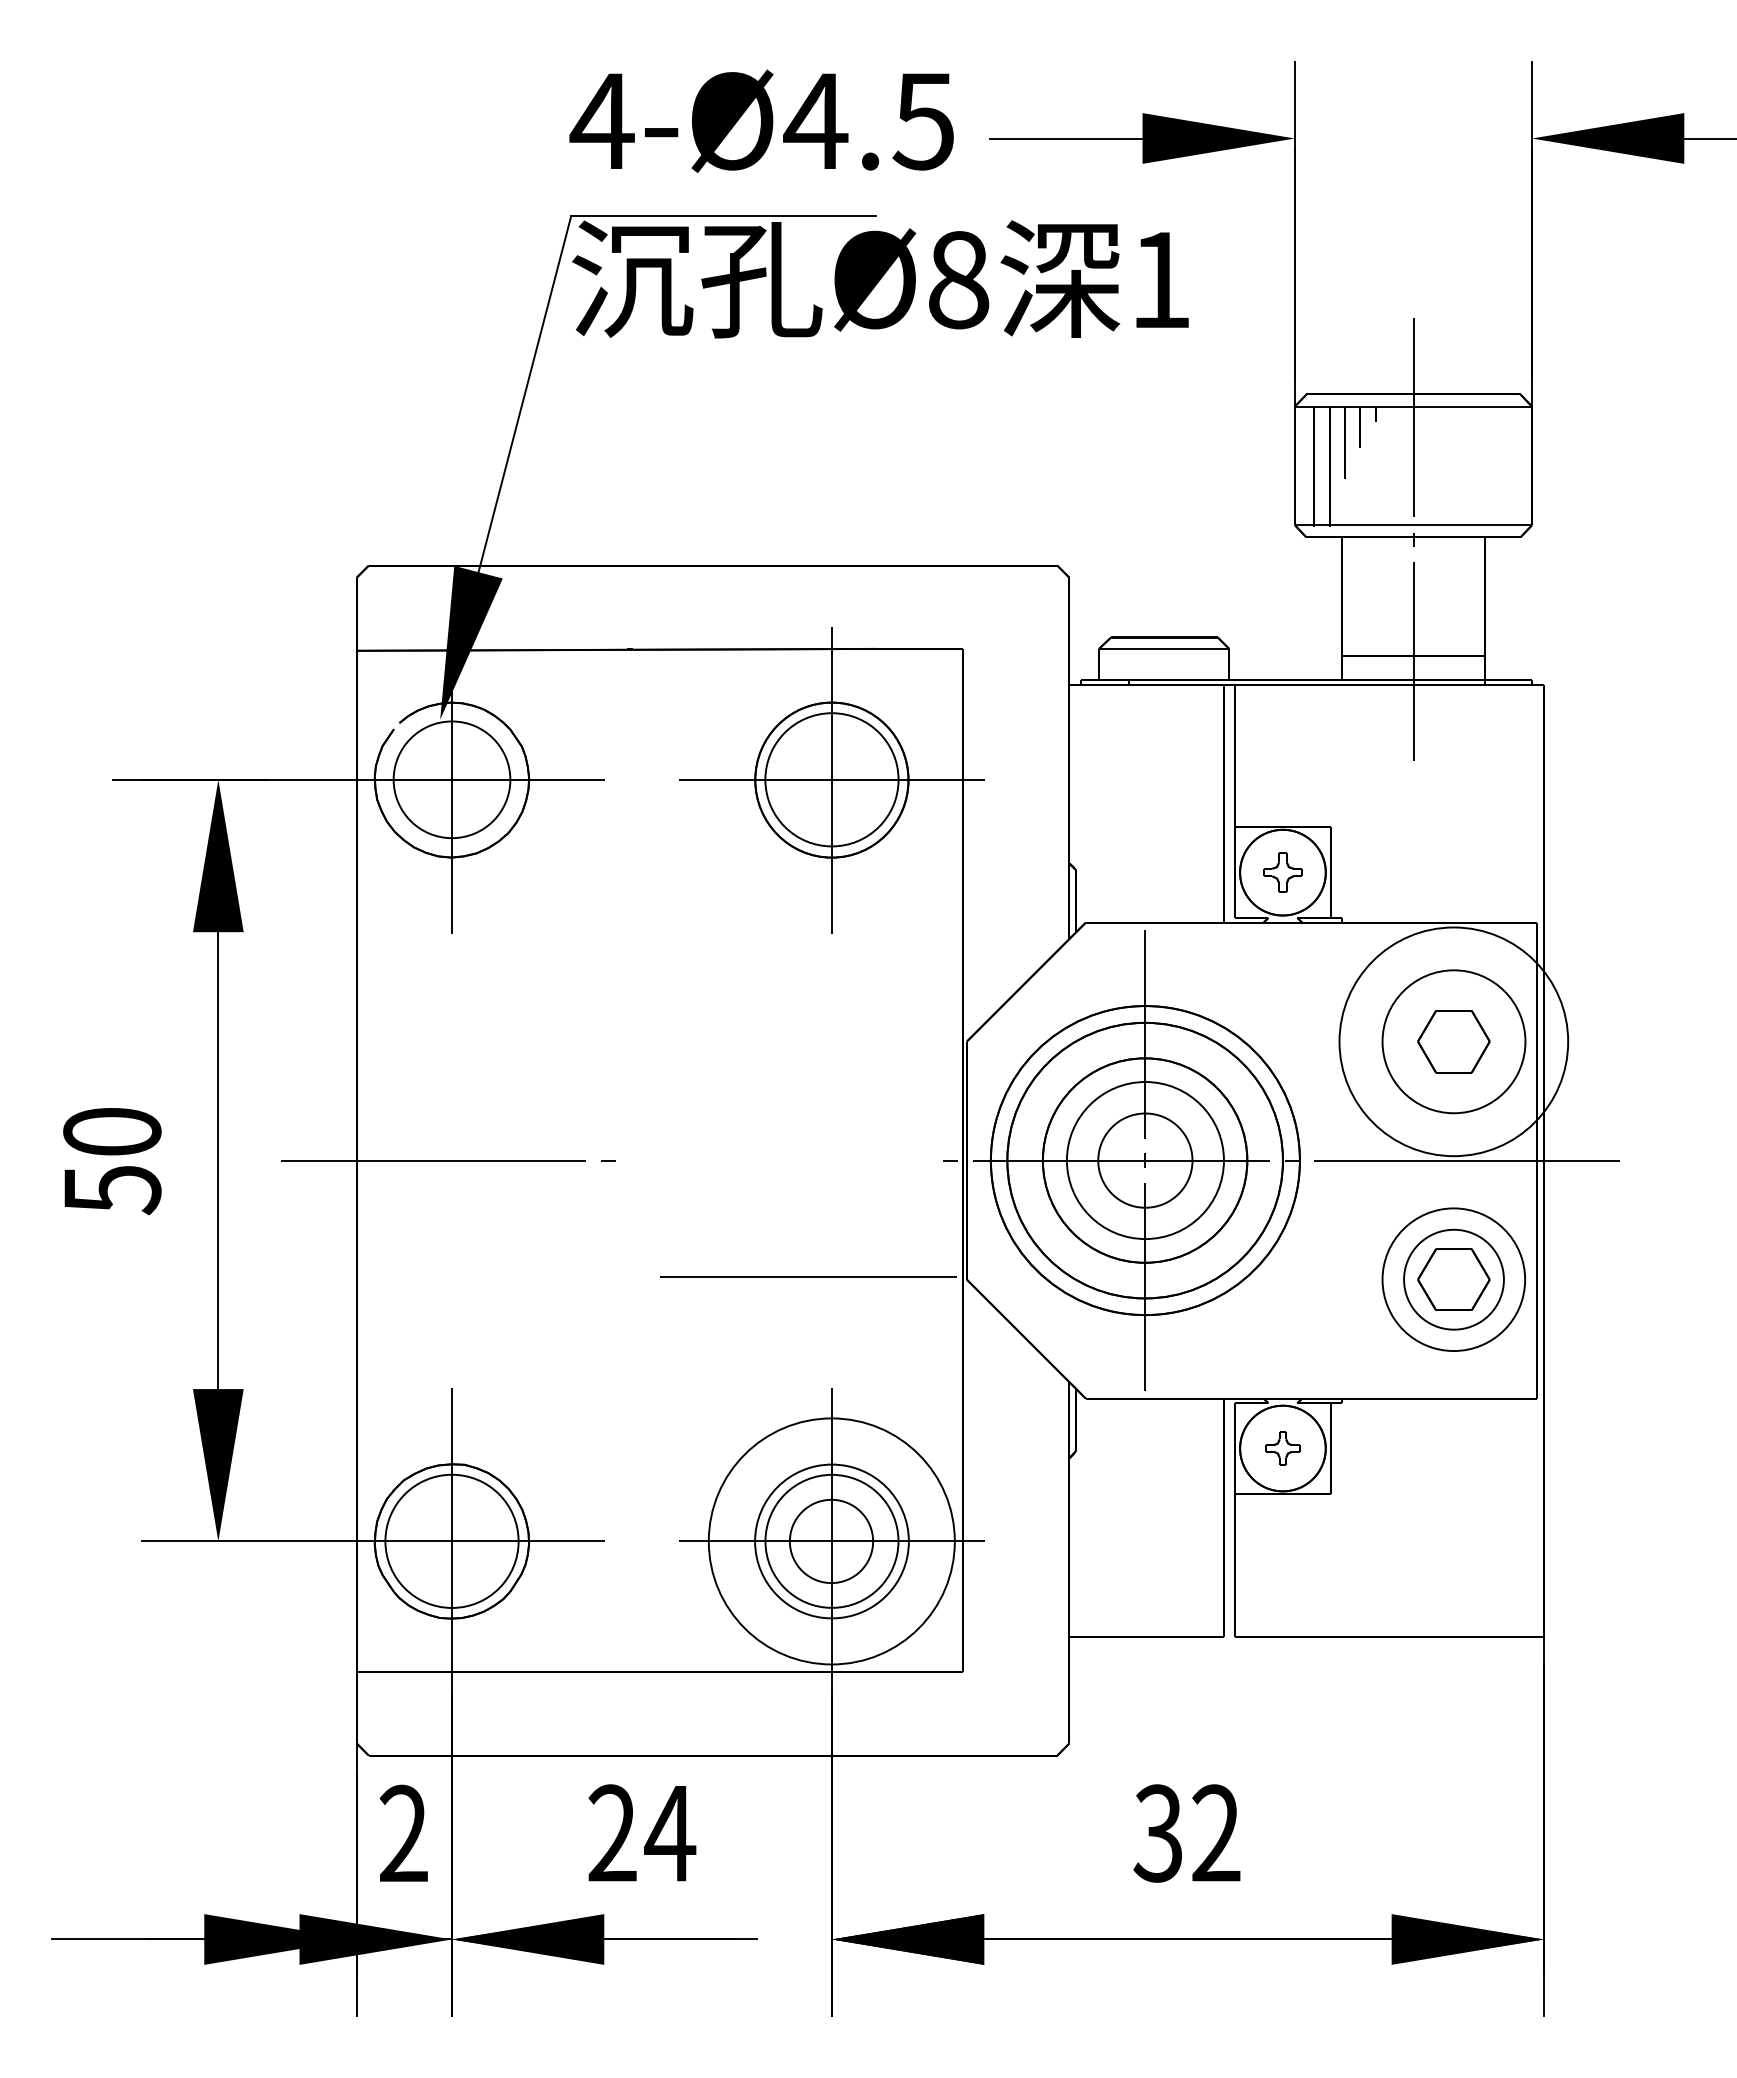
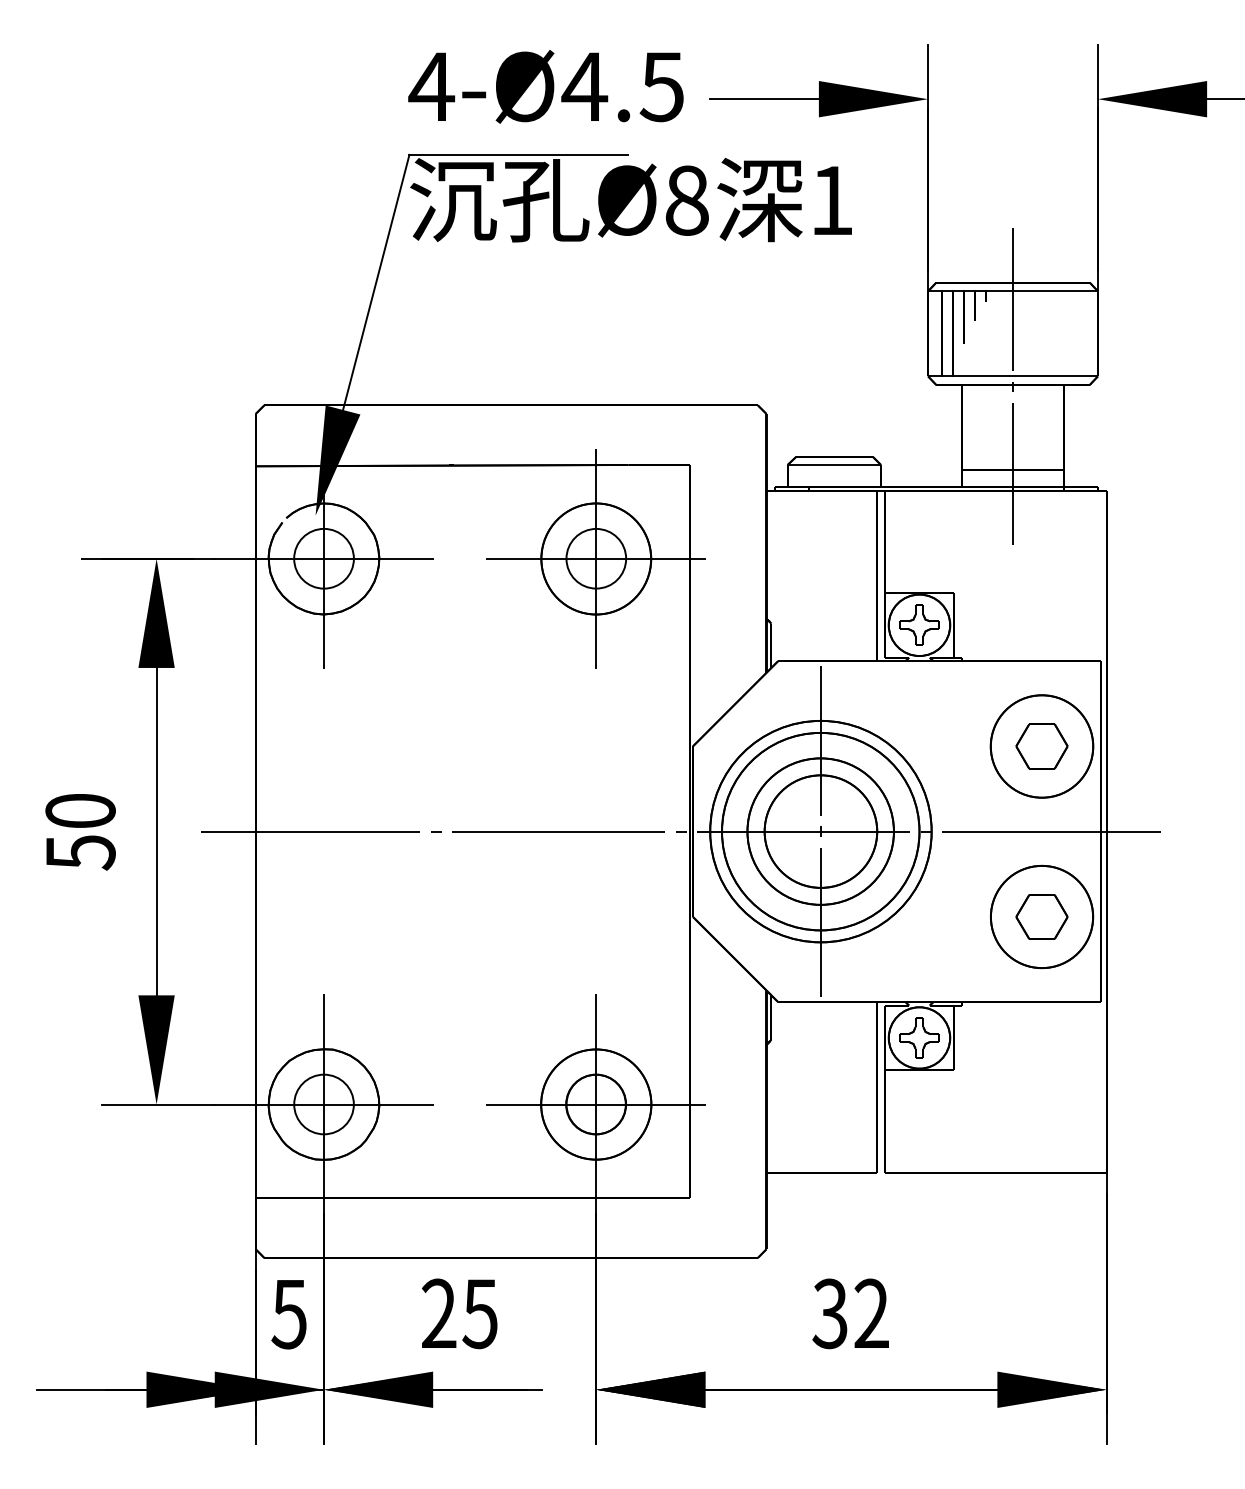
circle: (451, 779) -> (323, 558), size x0.71
circle: (831, 779) -> (595, 558), size x0.62
part: (1282, 872) -> (919, 625), size x1.43
circle: (1453, 1041) -> (1041, 746), size x0.62
circle: (1144, 1160) -> (820, 831), size x1.67
line: (808, 1276) -> (558, 831), moved
circle: (1453, 1279) -> (1041, 916), size x1.43
part: (1282, 1448) -> (919, 1037), size x1.67
circle: (451, 1540) -> (323, 1103), size x0.62
circle: (831, 1540) -> (595, 1103), size x0.62
circle: (831, 1541) -> (595, 1104), size x0.62
text: (402, 1833) -> (288, 1313), 2 -> 5
text: (670, 1834) -> (480, 1314), 24 -> 25

